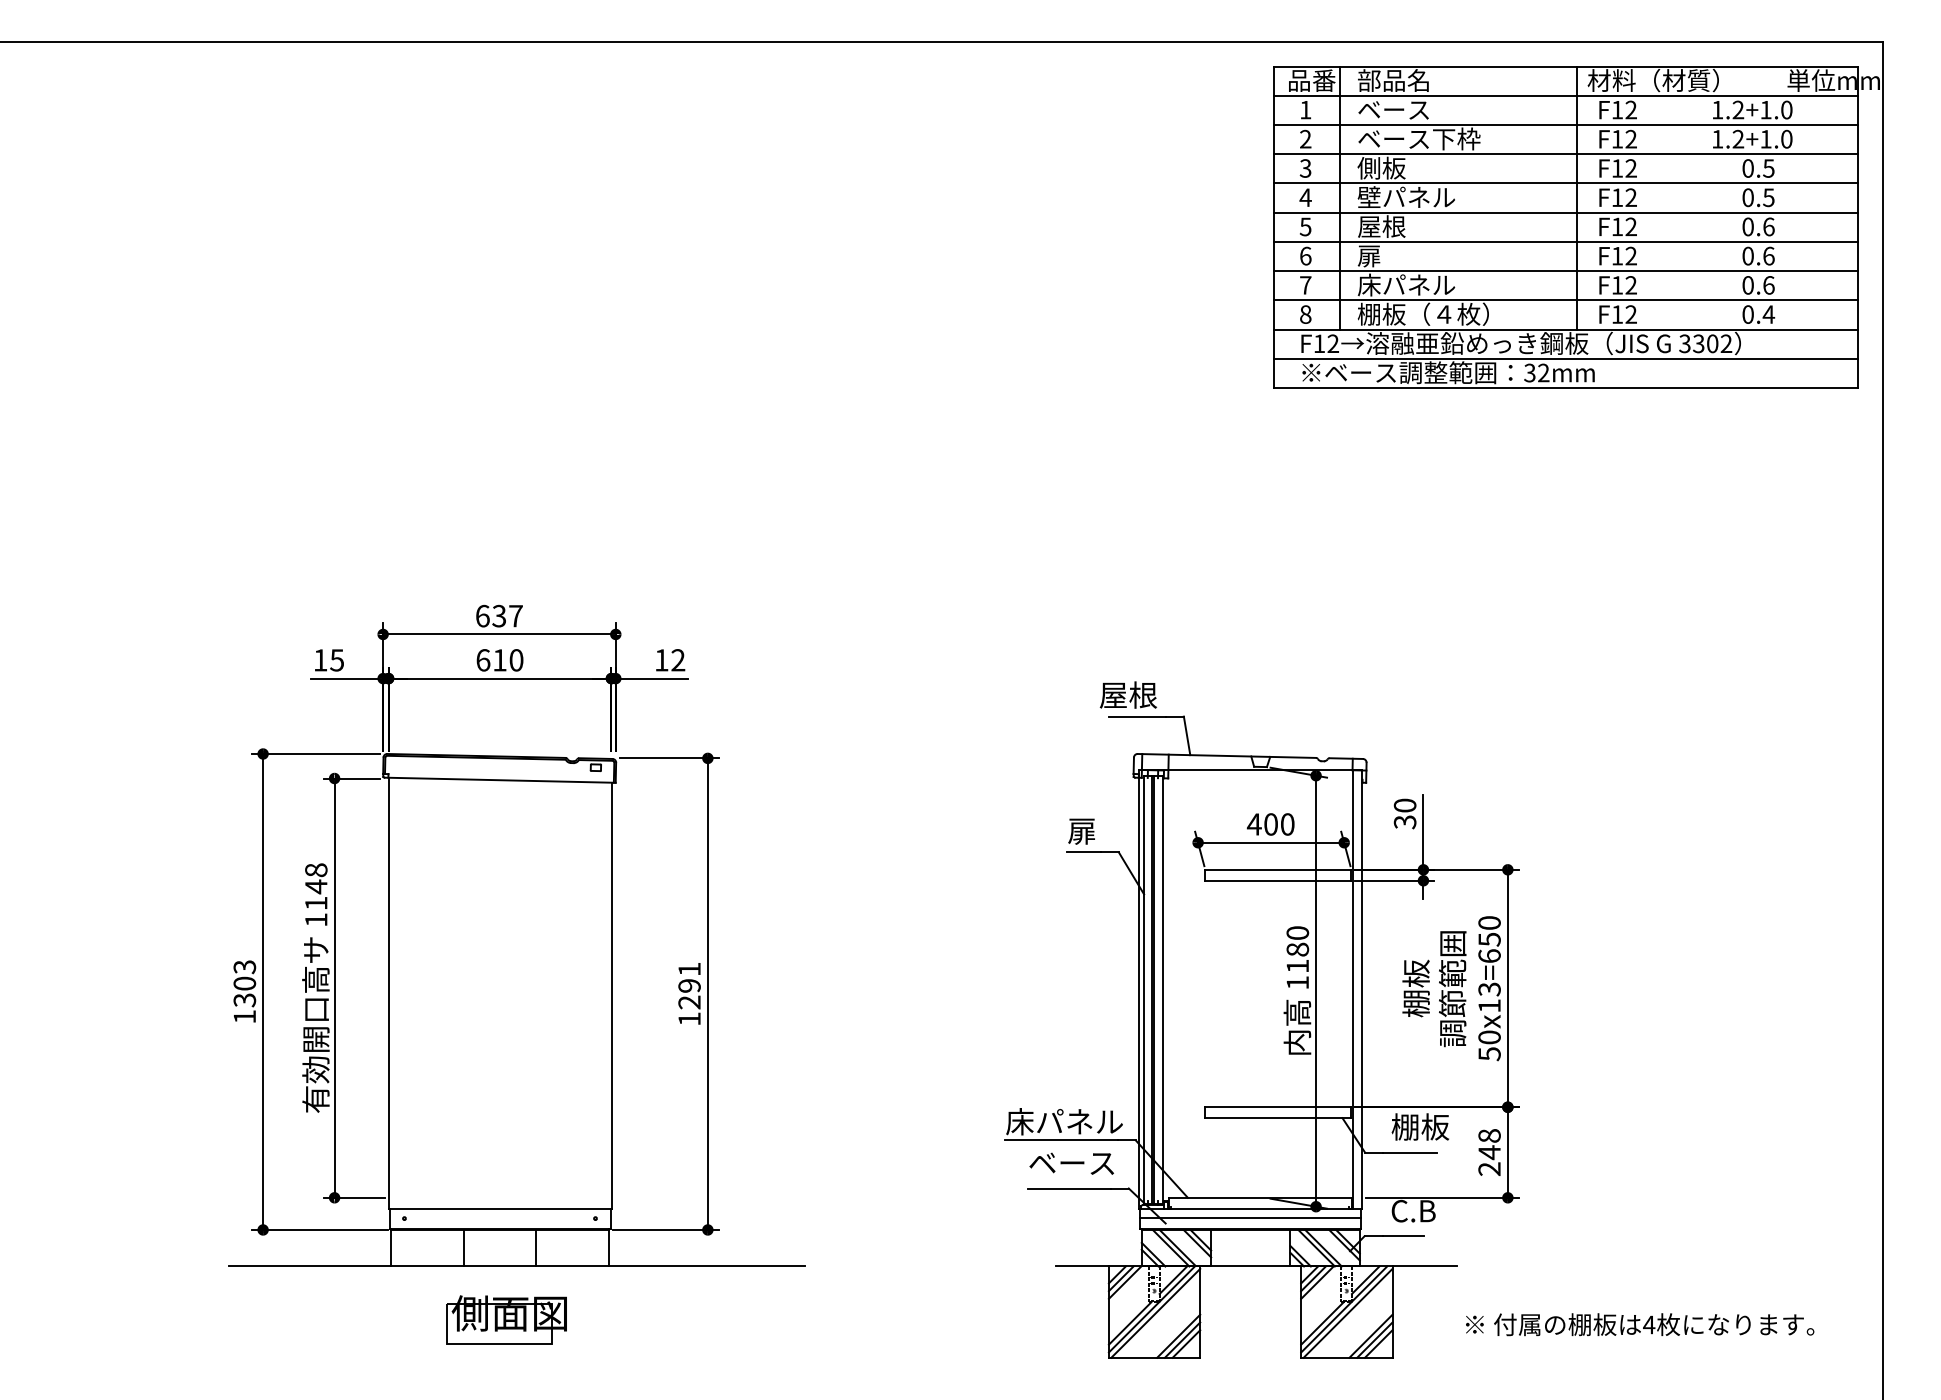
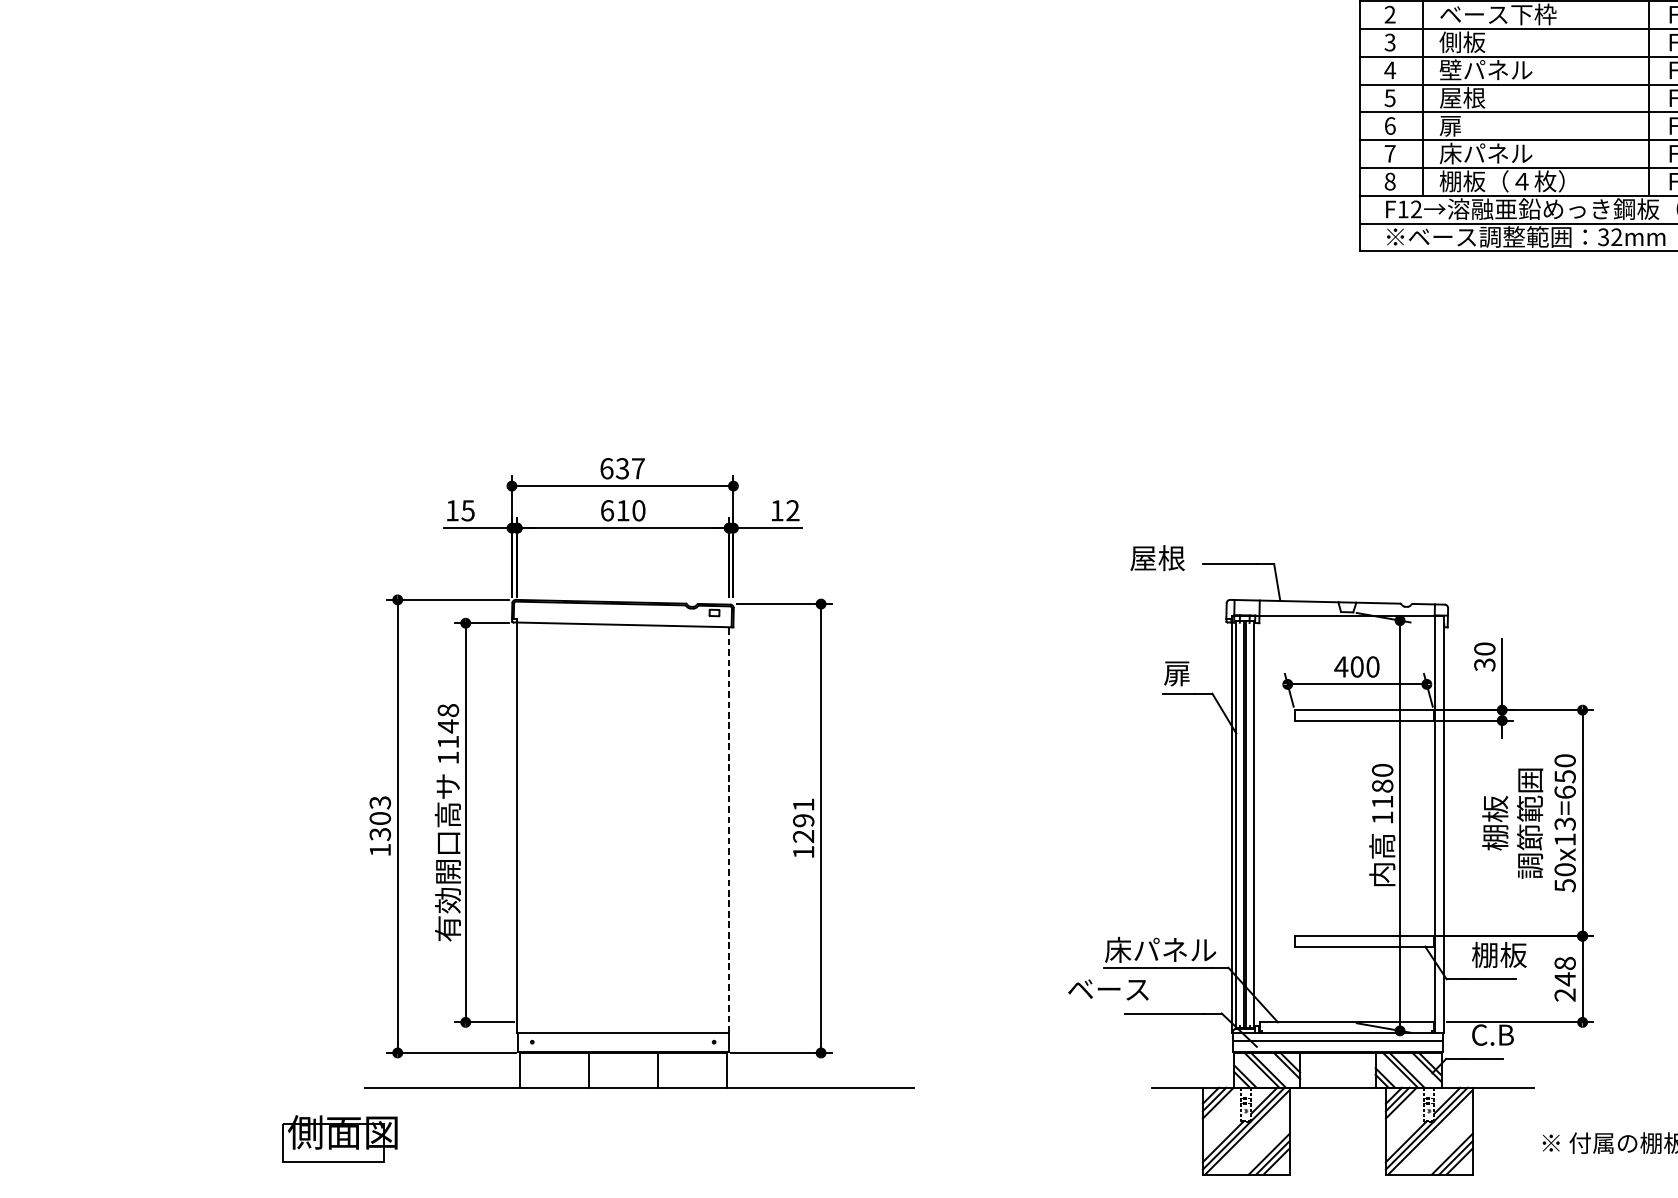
text: (1127, 694) -> (1156, 557), moved
line: (611, 995) -> (729, 829), solid -> dashed
text: (1071, 1163) -> (1108, 989), moved
part: (506, 1319) -> (340, 1138), moved

